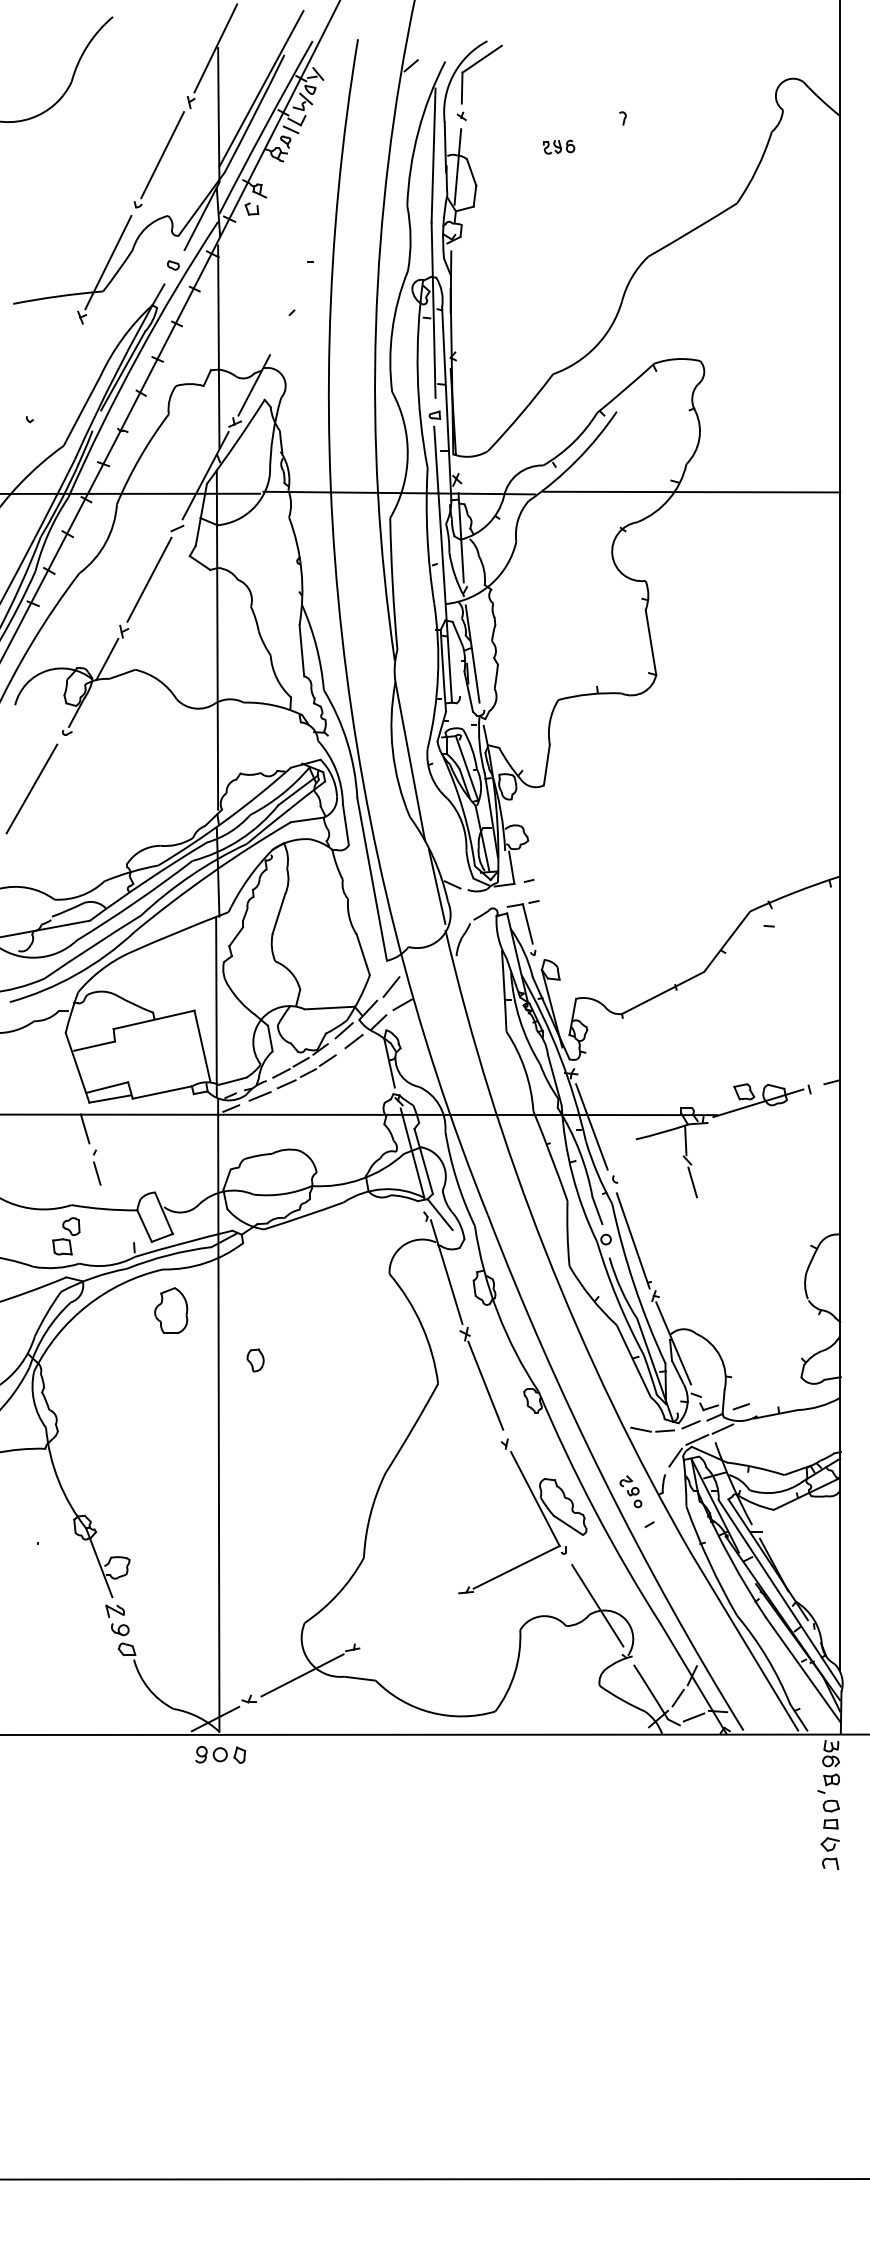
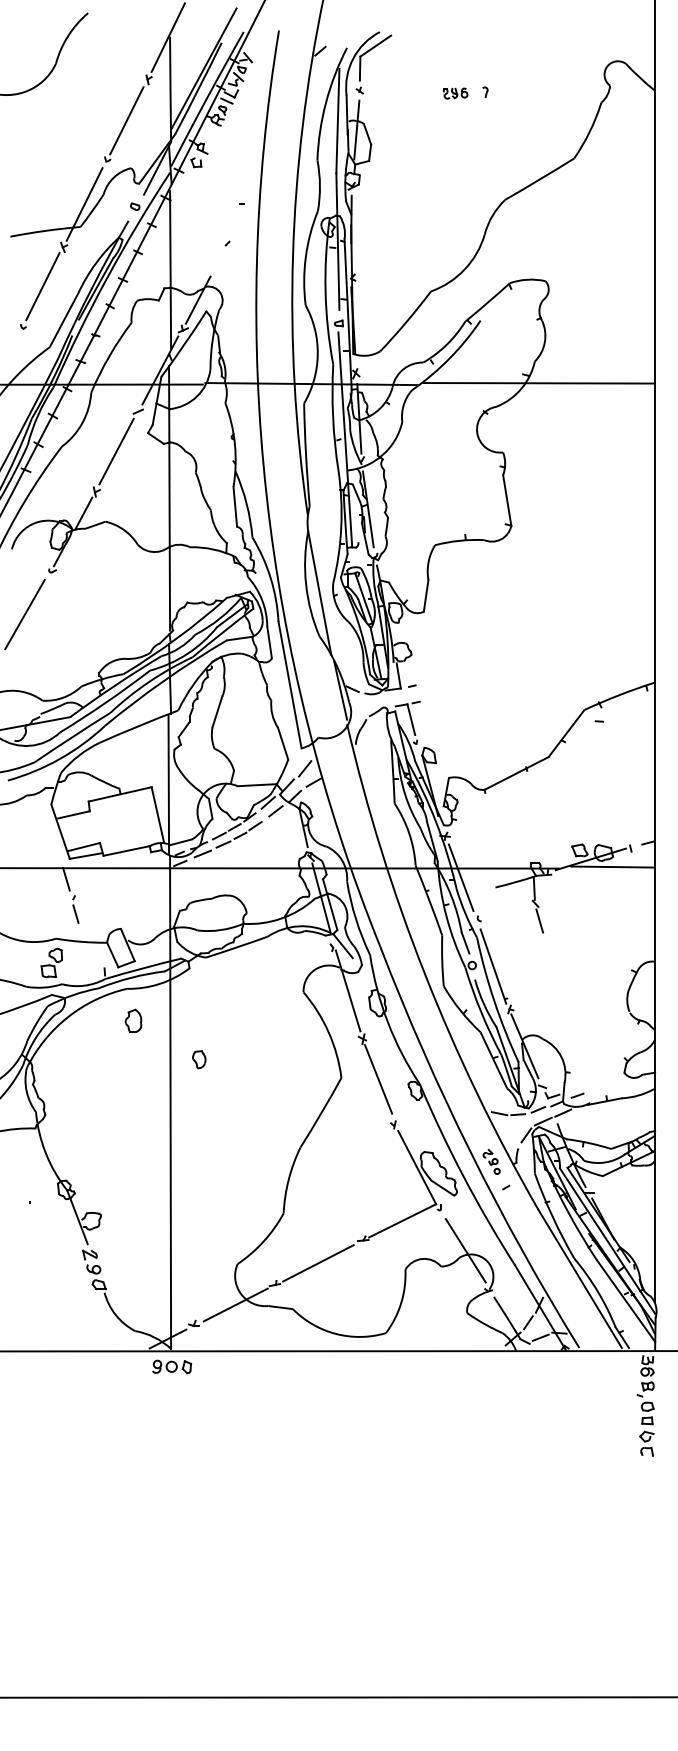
part: (558, 147) -> (455, 93), moved
line: (54, 367) -> (42, 286), added
line: (786, 1112) -> (612, 866), added
part: (171, 1310) -> (133, 1020), size x0.62
line: (408, 1622) -> (318, 1263), added

